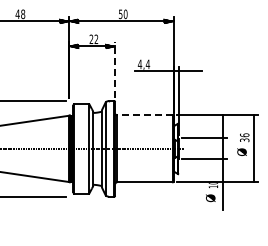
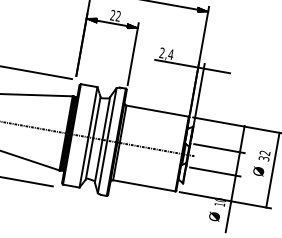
text: (139, 64) -> (161, 53), 4,4 -> 2,4
line: (115, 69) -> (133, 53), dashed -> solid
line: (145, 115) -> (158, 111), dashed -> solid
text: (244, 135) -> (264, 153), 36 -> 32

